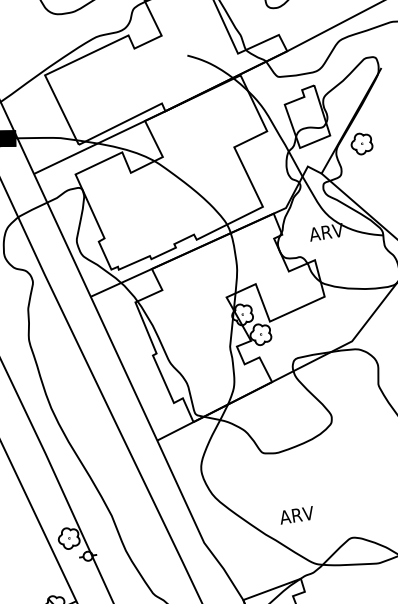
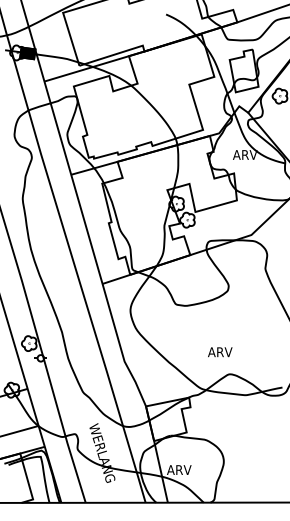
text: (297, 515) -> (220, 352), moved

